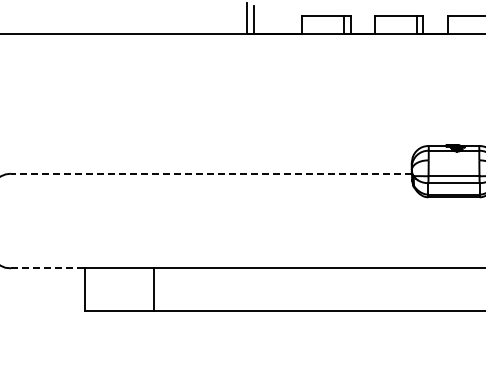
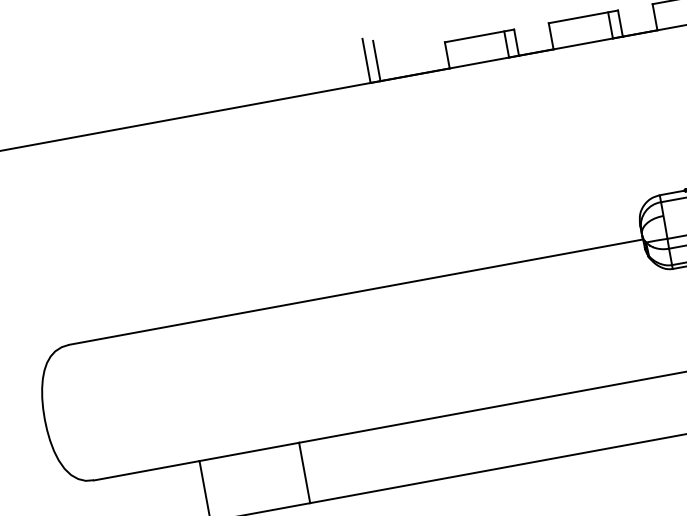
line: (211, 173) -> (356, 291), dashed -> solid
line: (47, 268) -> (146, 470), dashed -> solid

